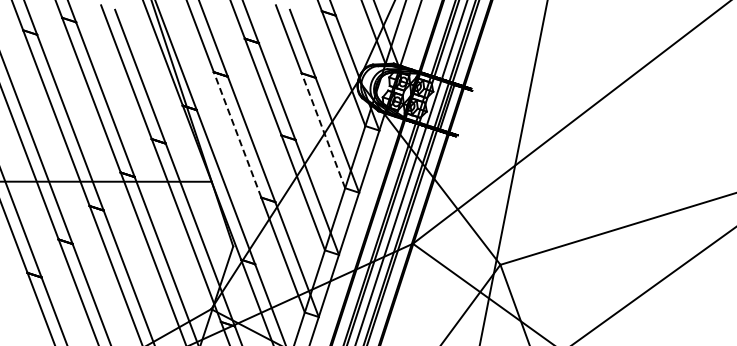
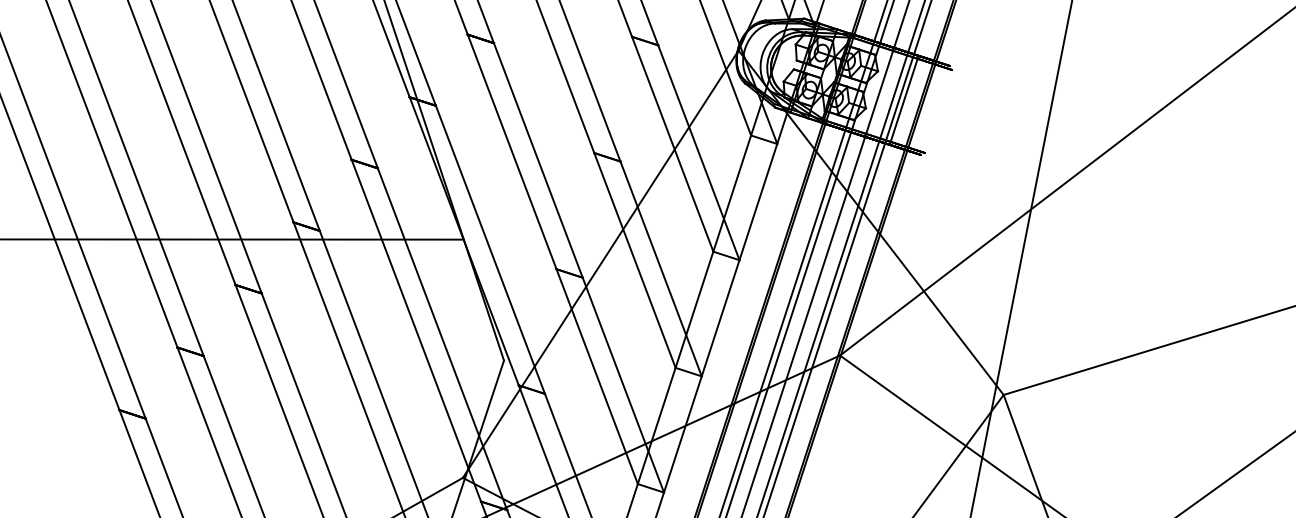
line: (323, 130) -> (672, 143), dashed -> solid
line: (237, 134) -> (511, 151), dashed -> solid

